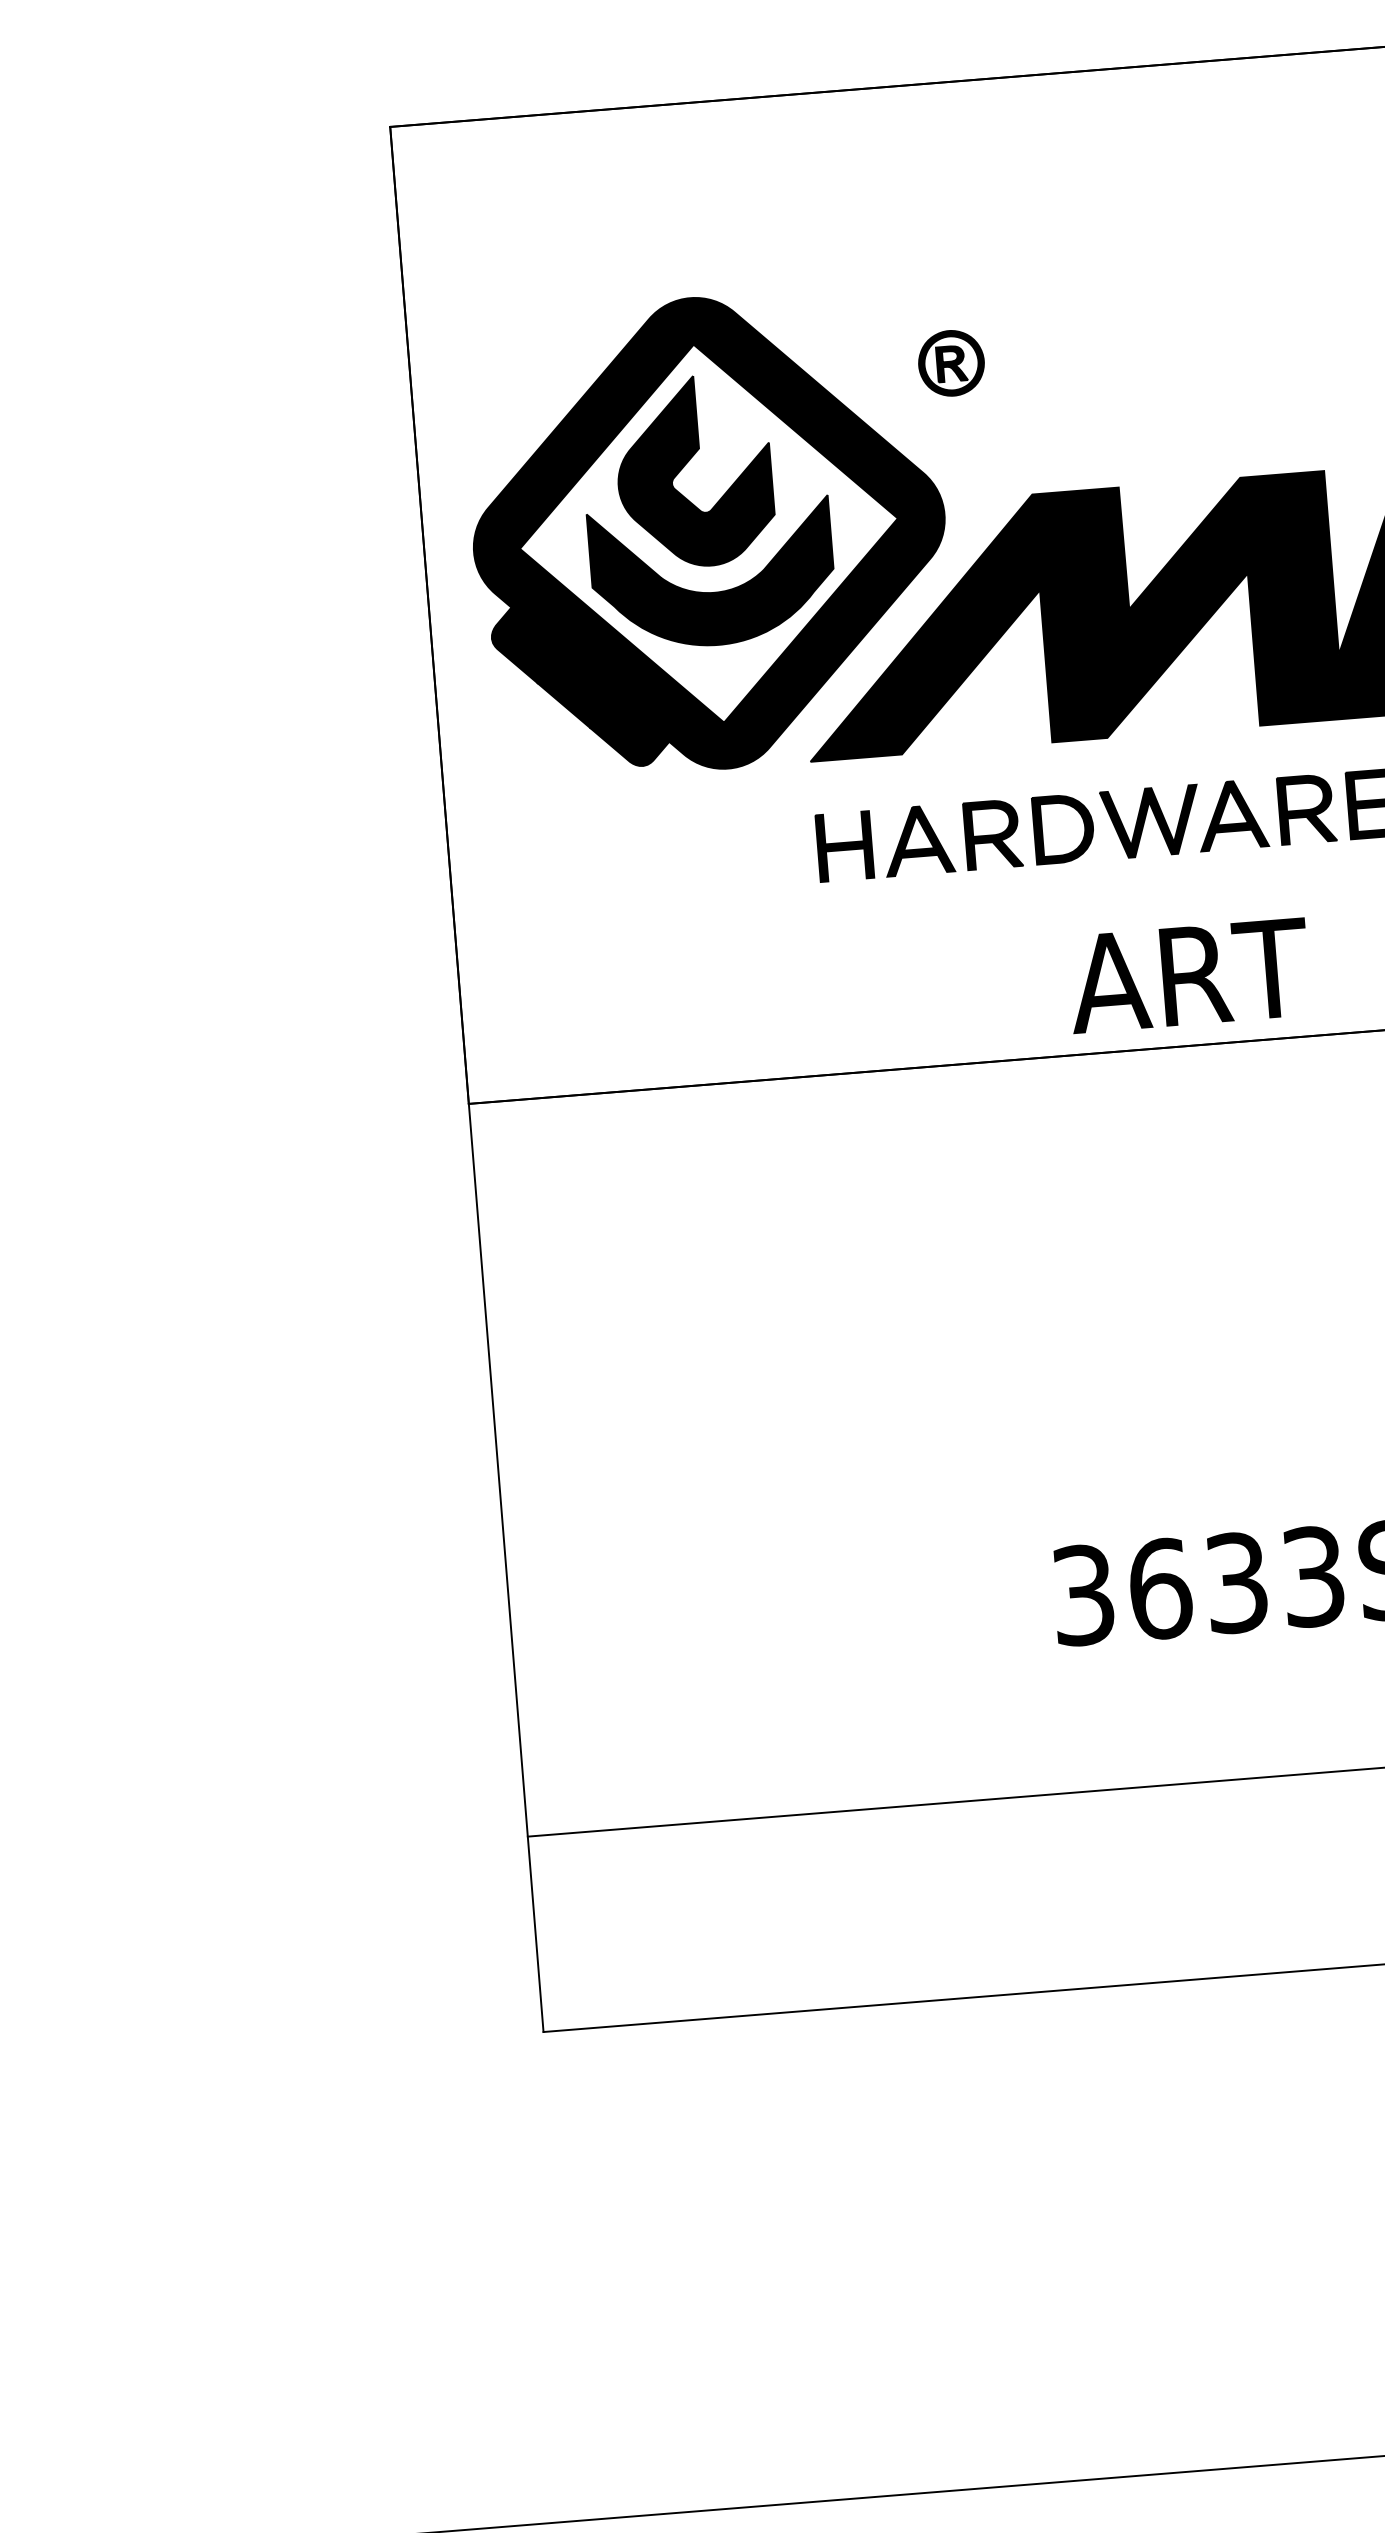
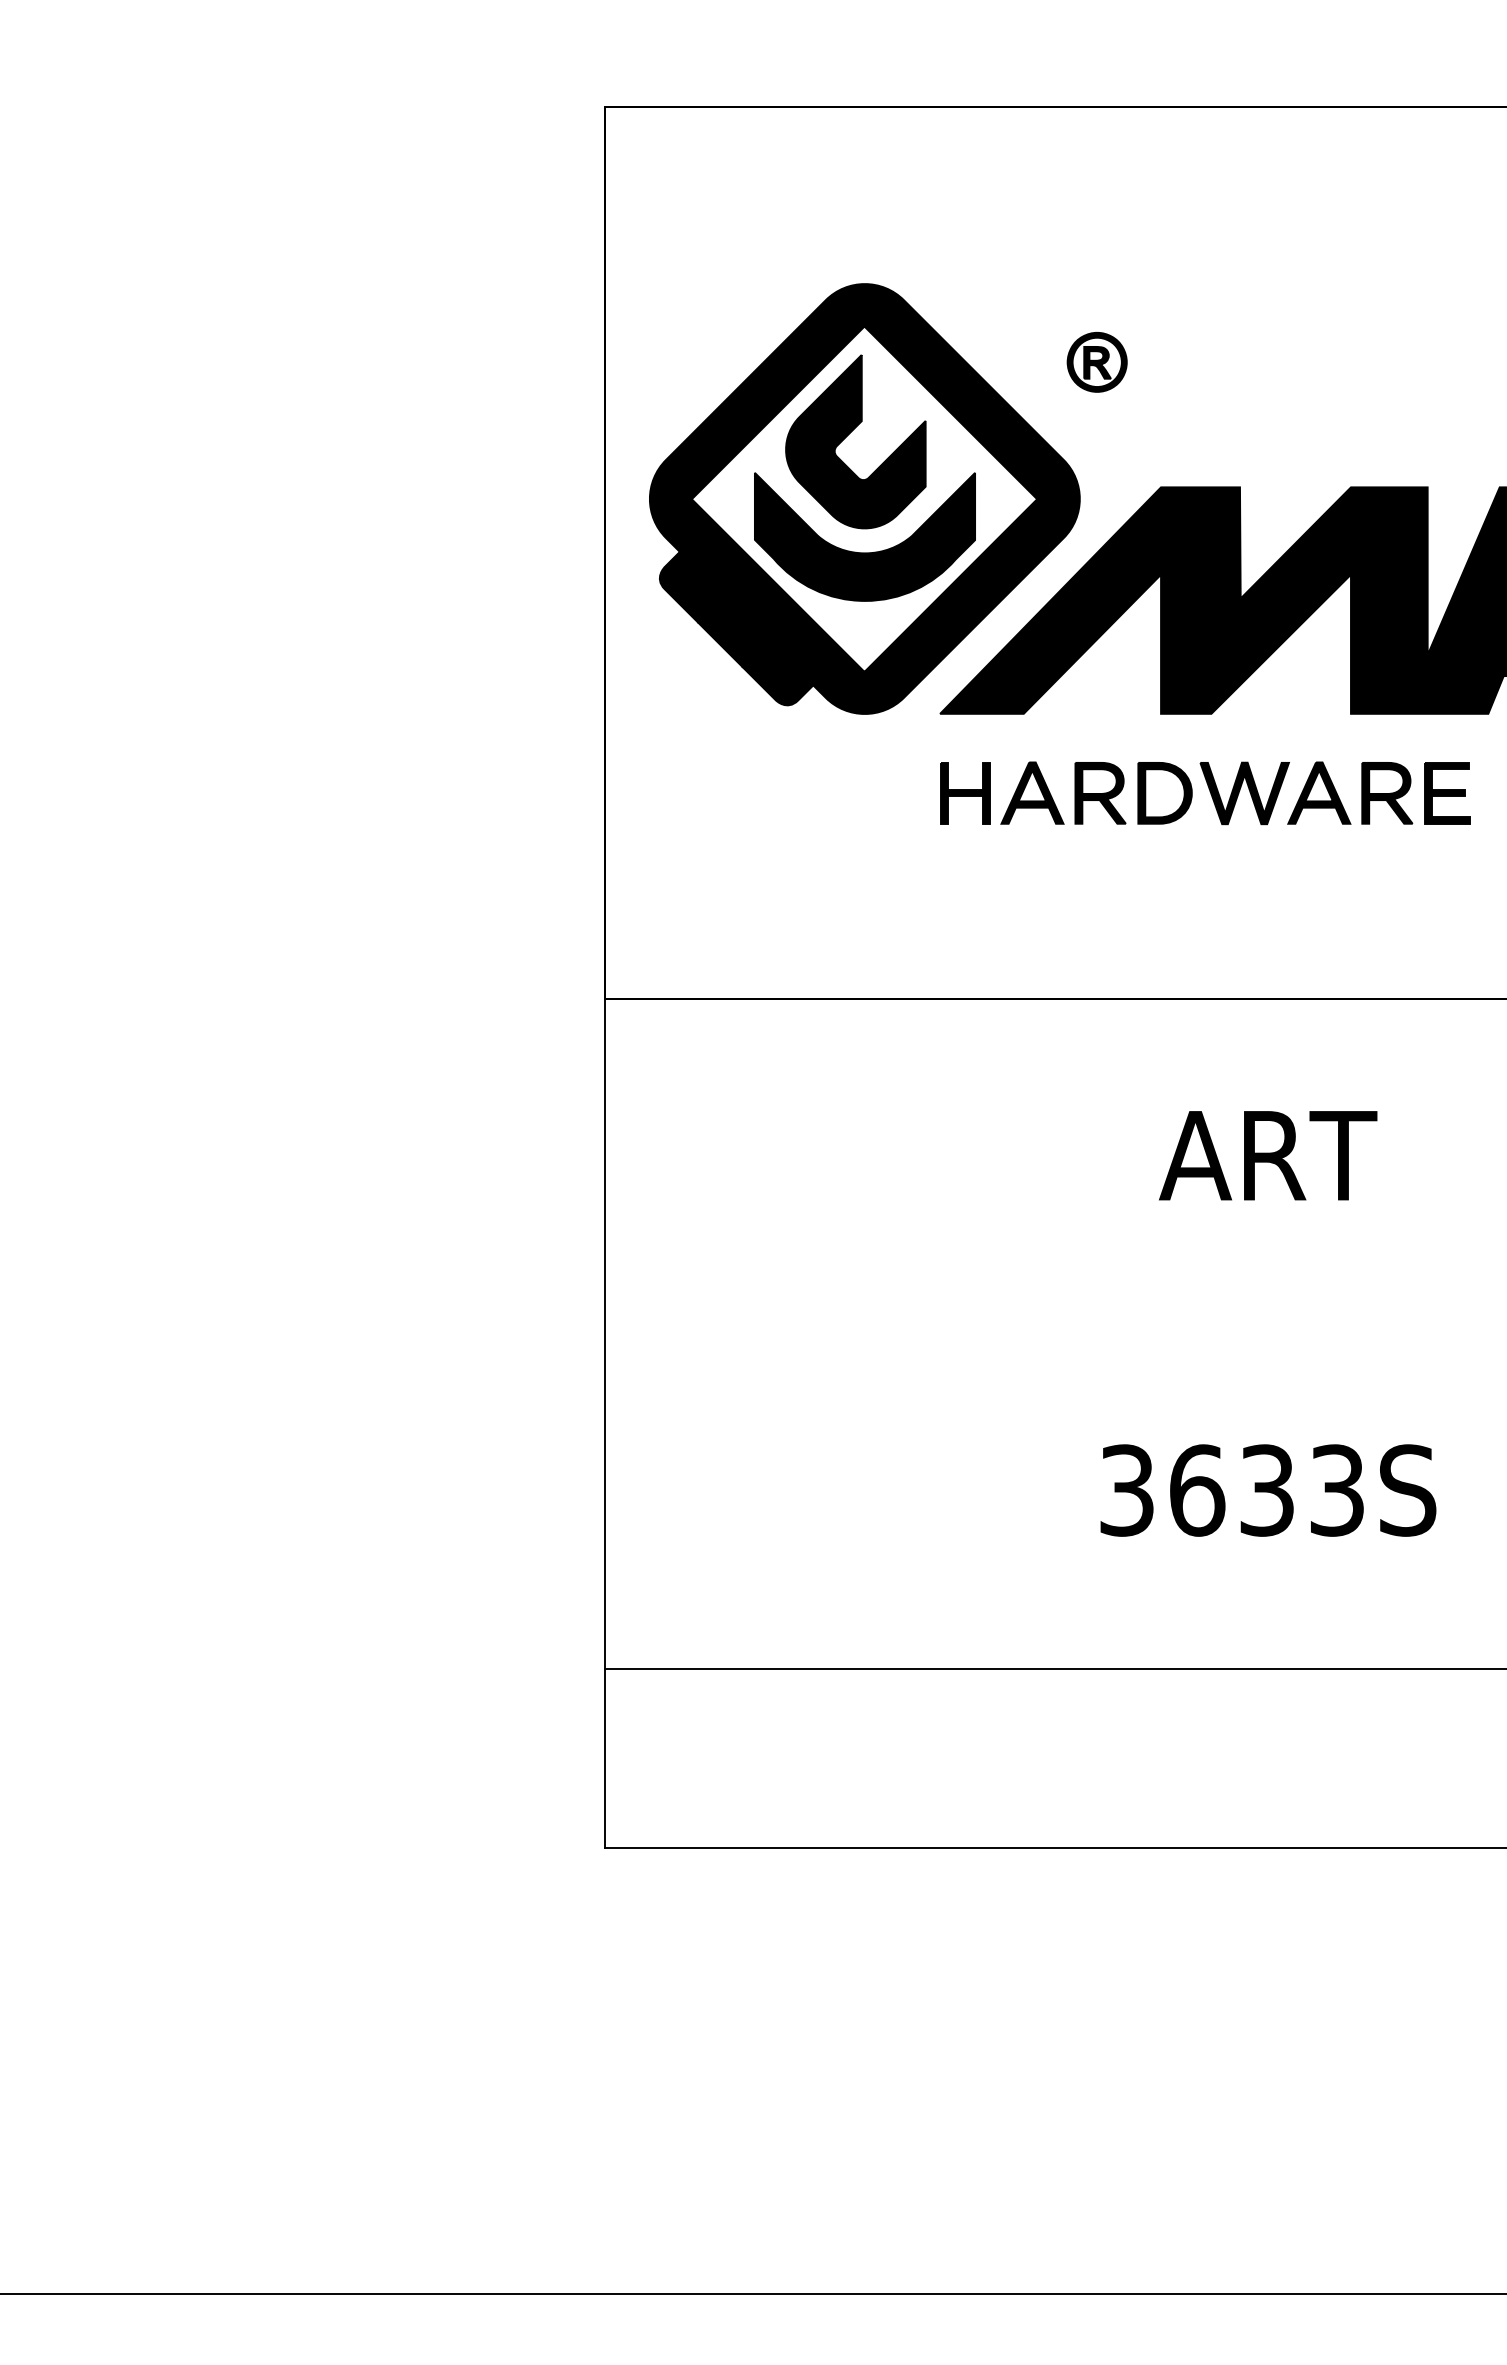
text: (1189, 975) -> (1268, 1155), moved

